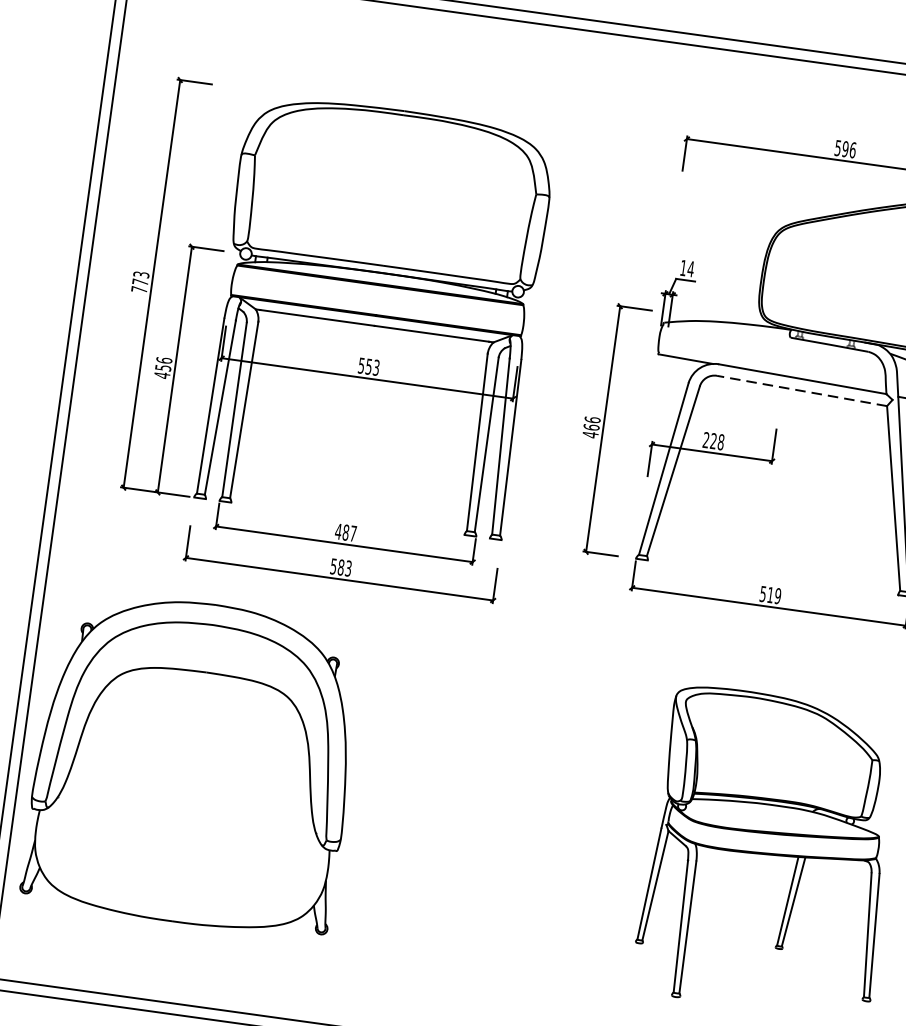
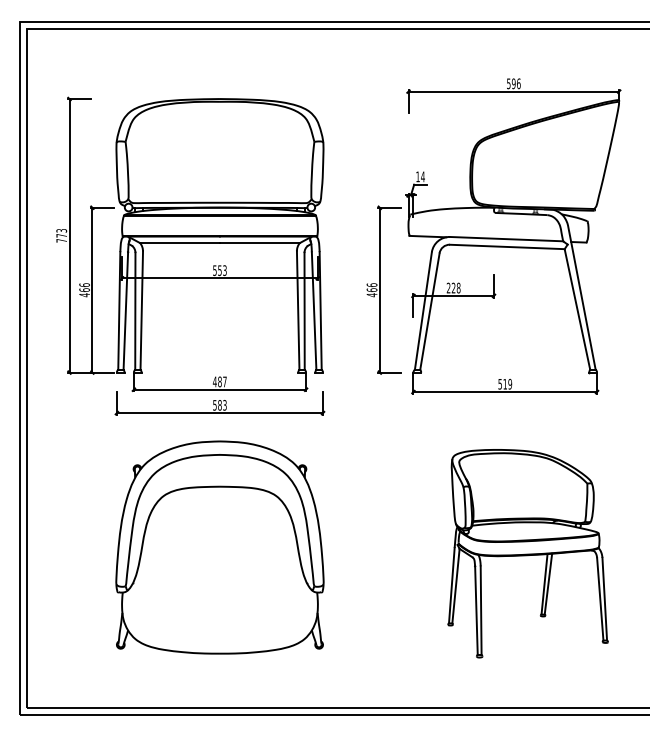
text: (163, 368) -> (84, 290), 456 -> 466
line: (800, 390) -> (506, 246), dashed -> solid
part: (193, 762) -> (219, 547), moved

